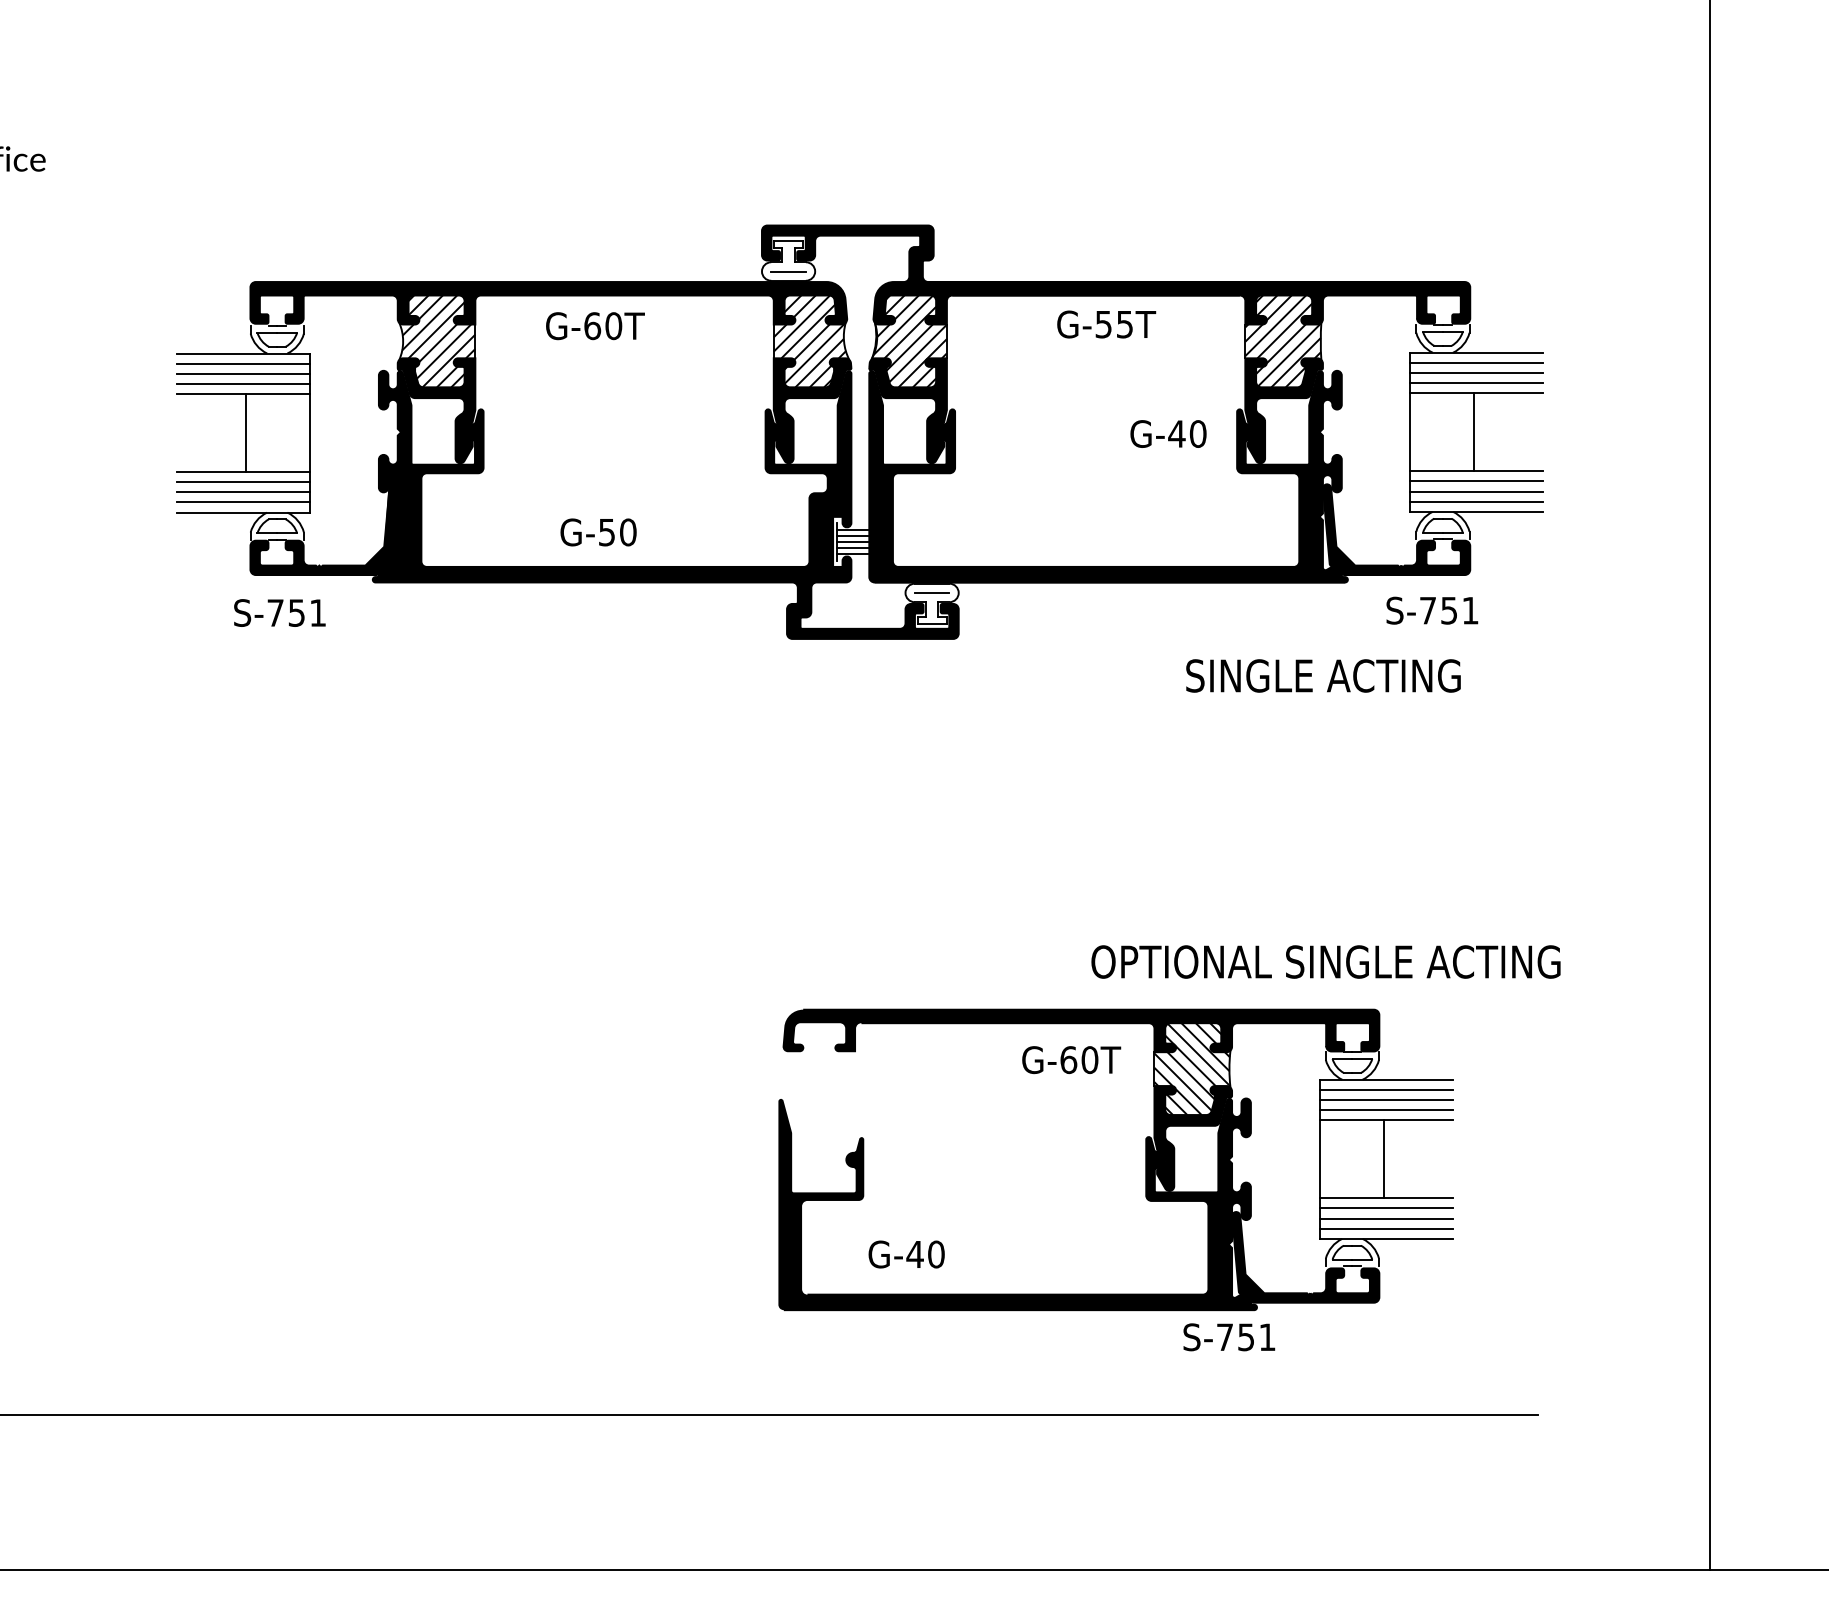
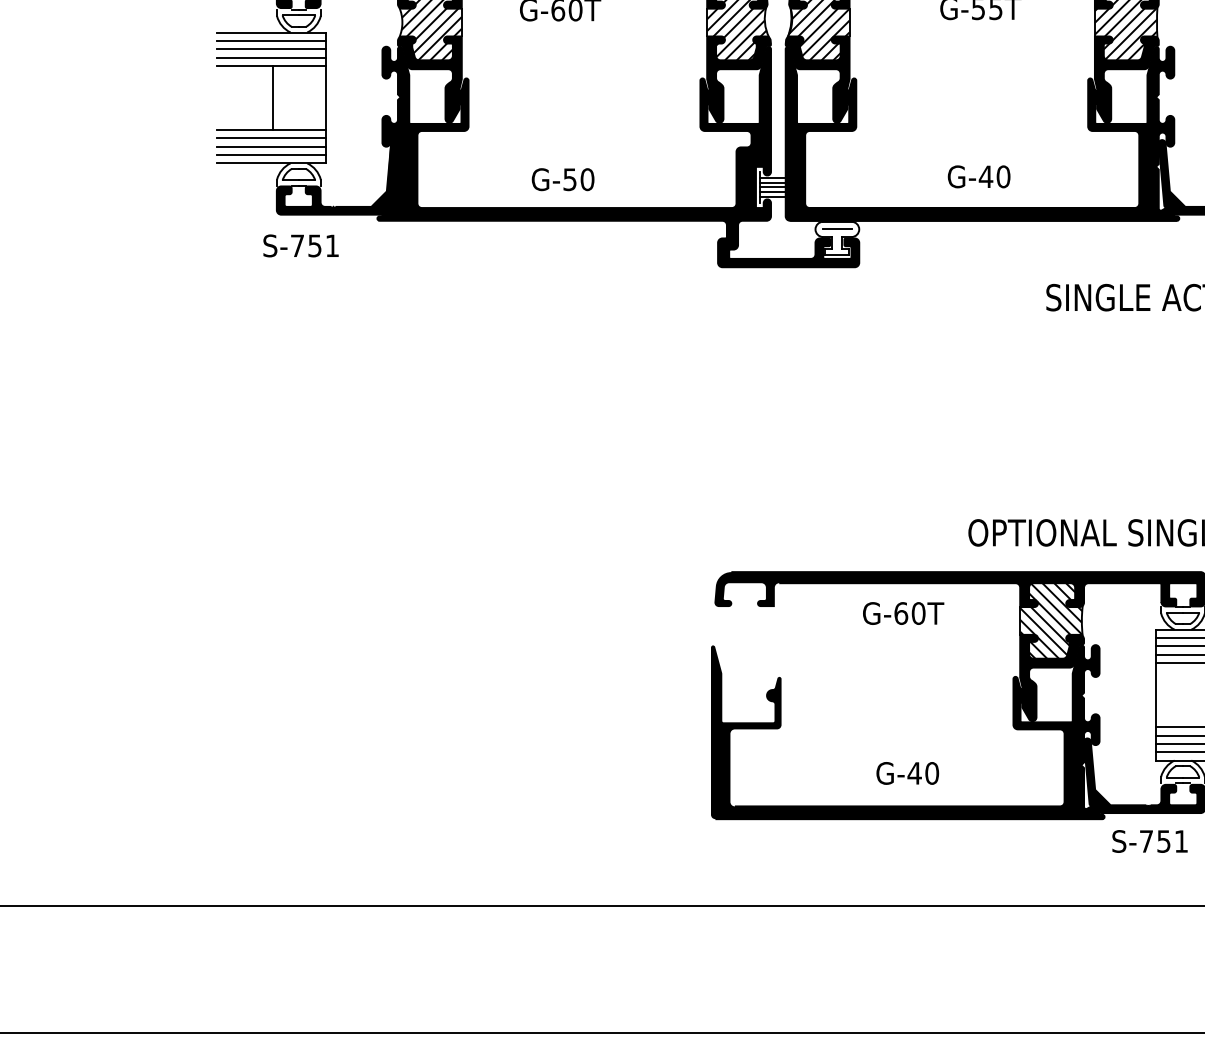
text: (1168, 433) -> (979, 176), moved
text: (1071, 1060) -> (903, 613), moved
text: (906, 1254) -> (907, 773), moved
text: (1229, 1337) -> (1150, 841), moved

